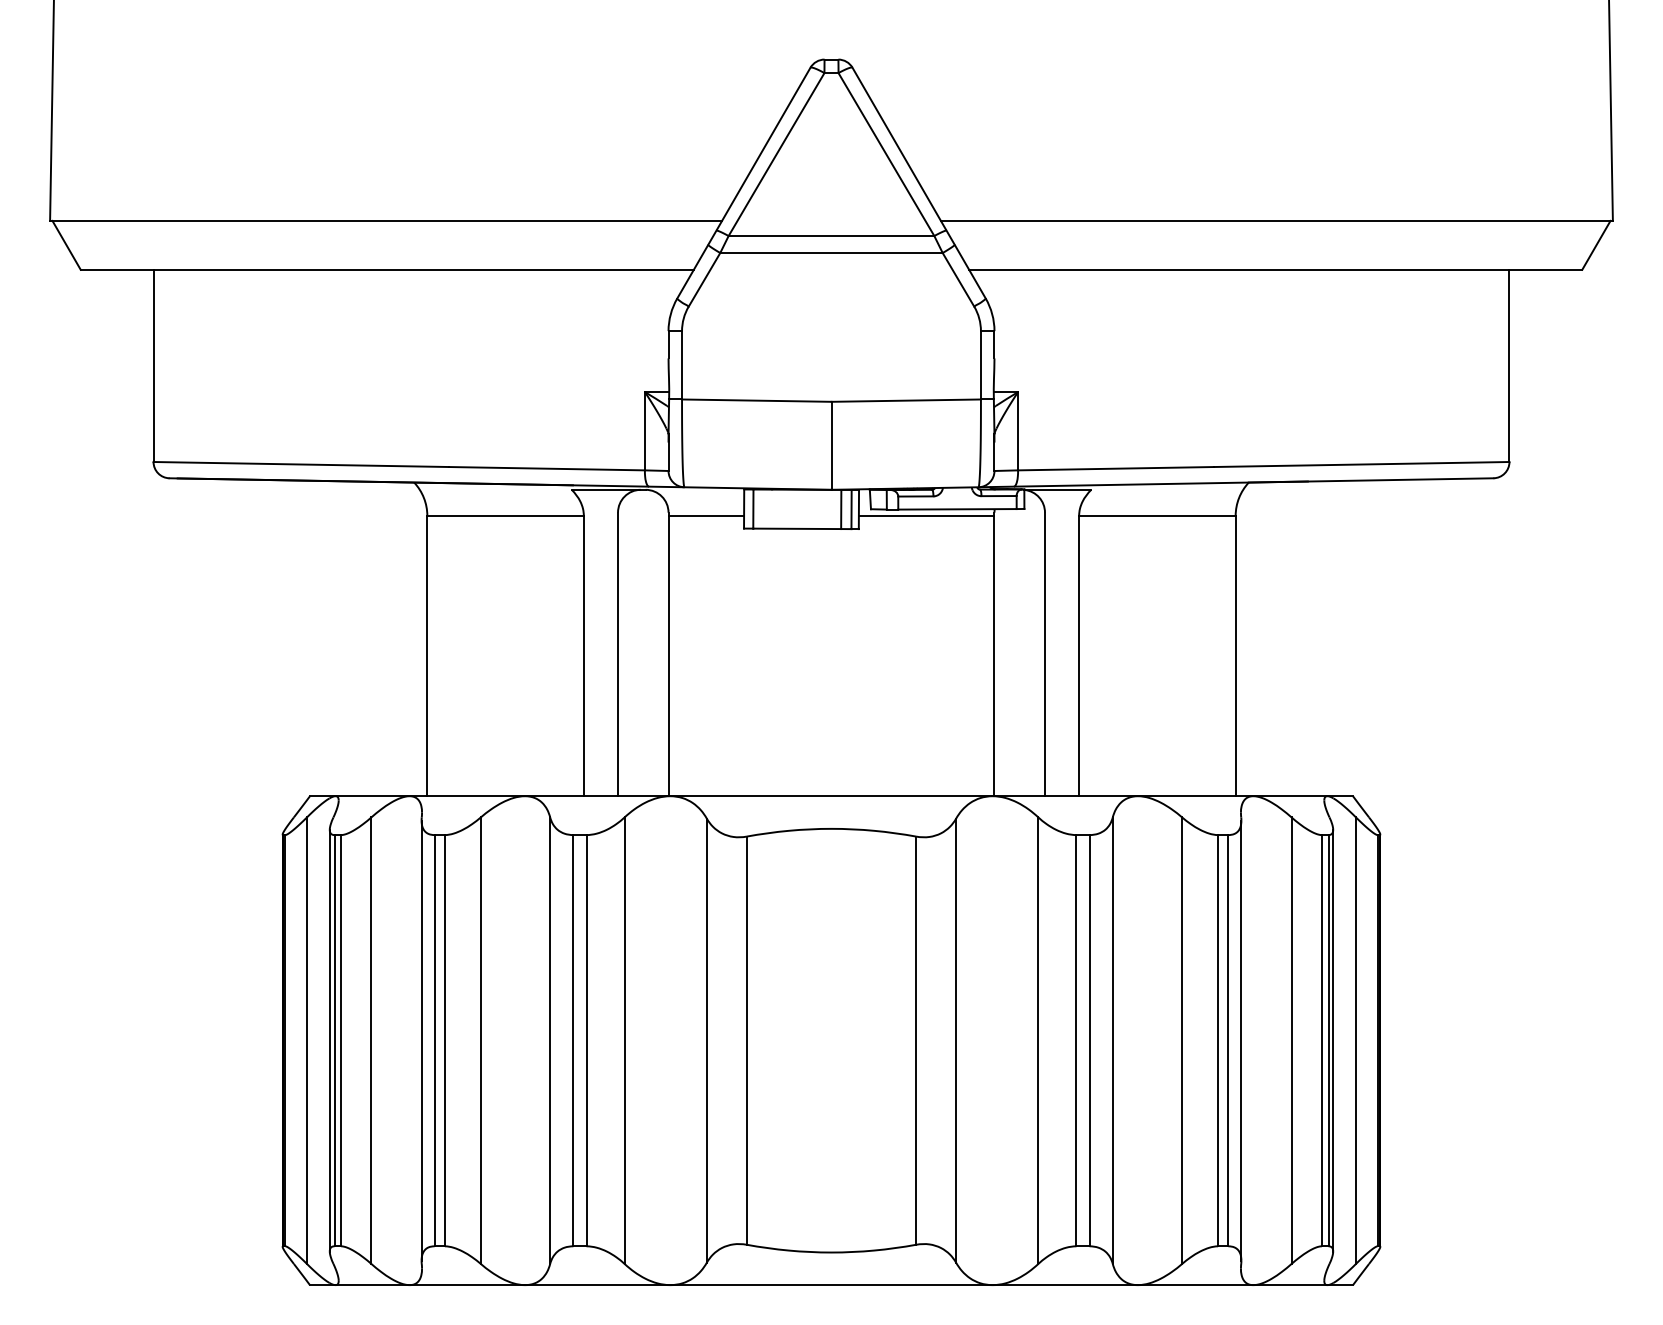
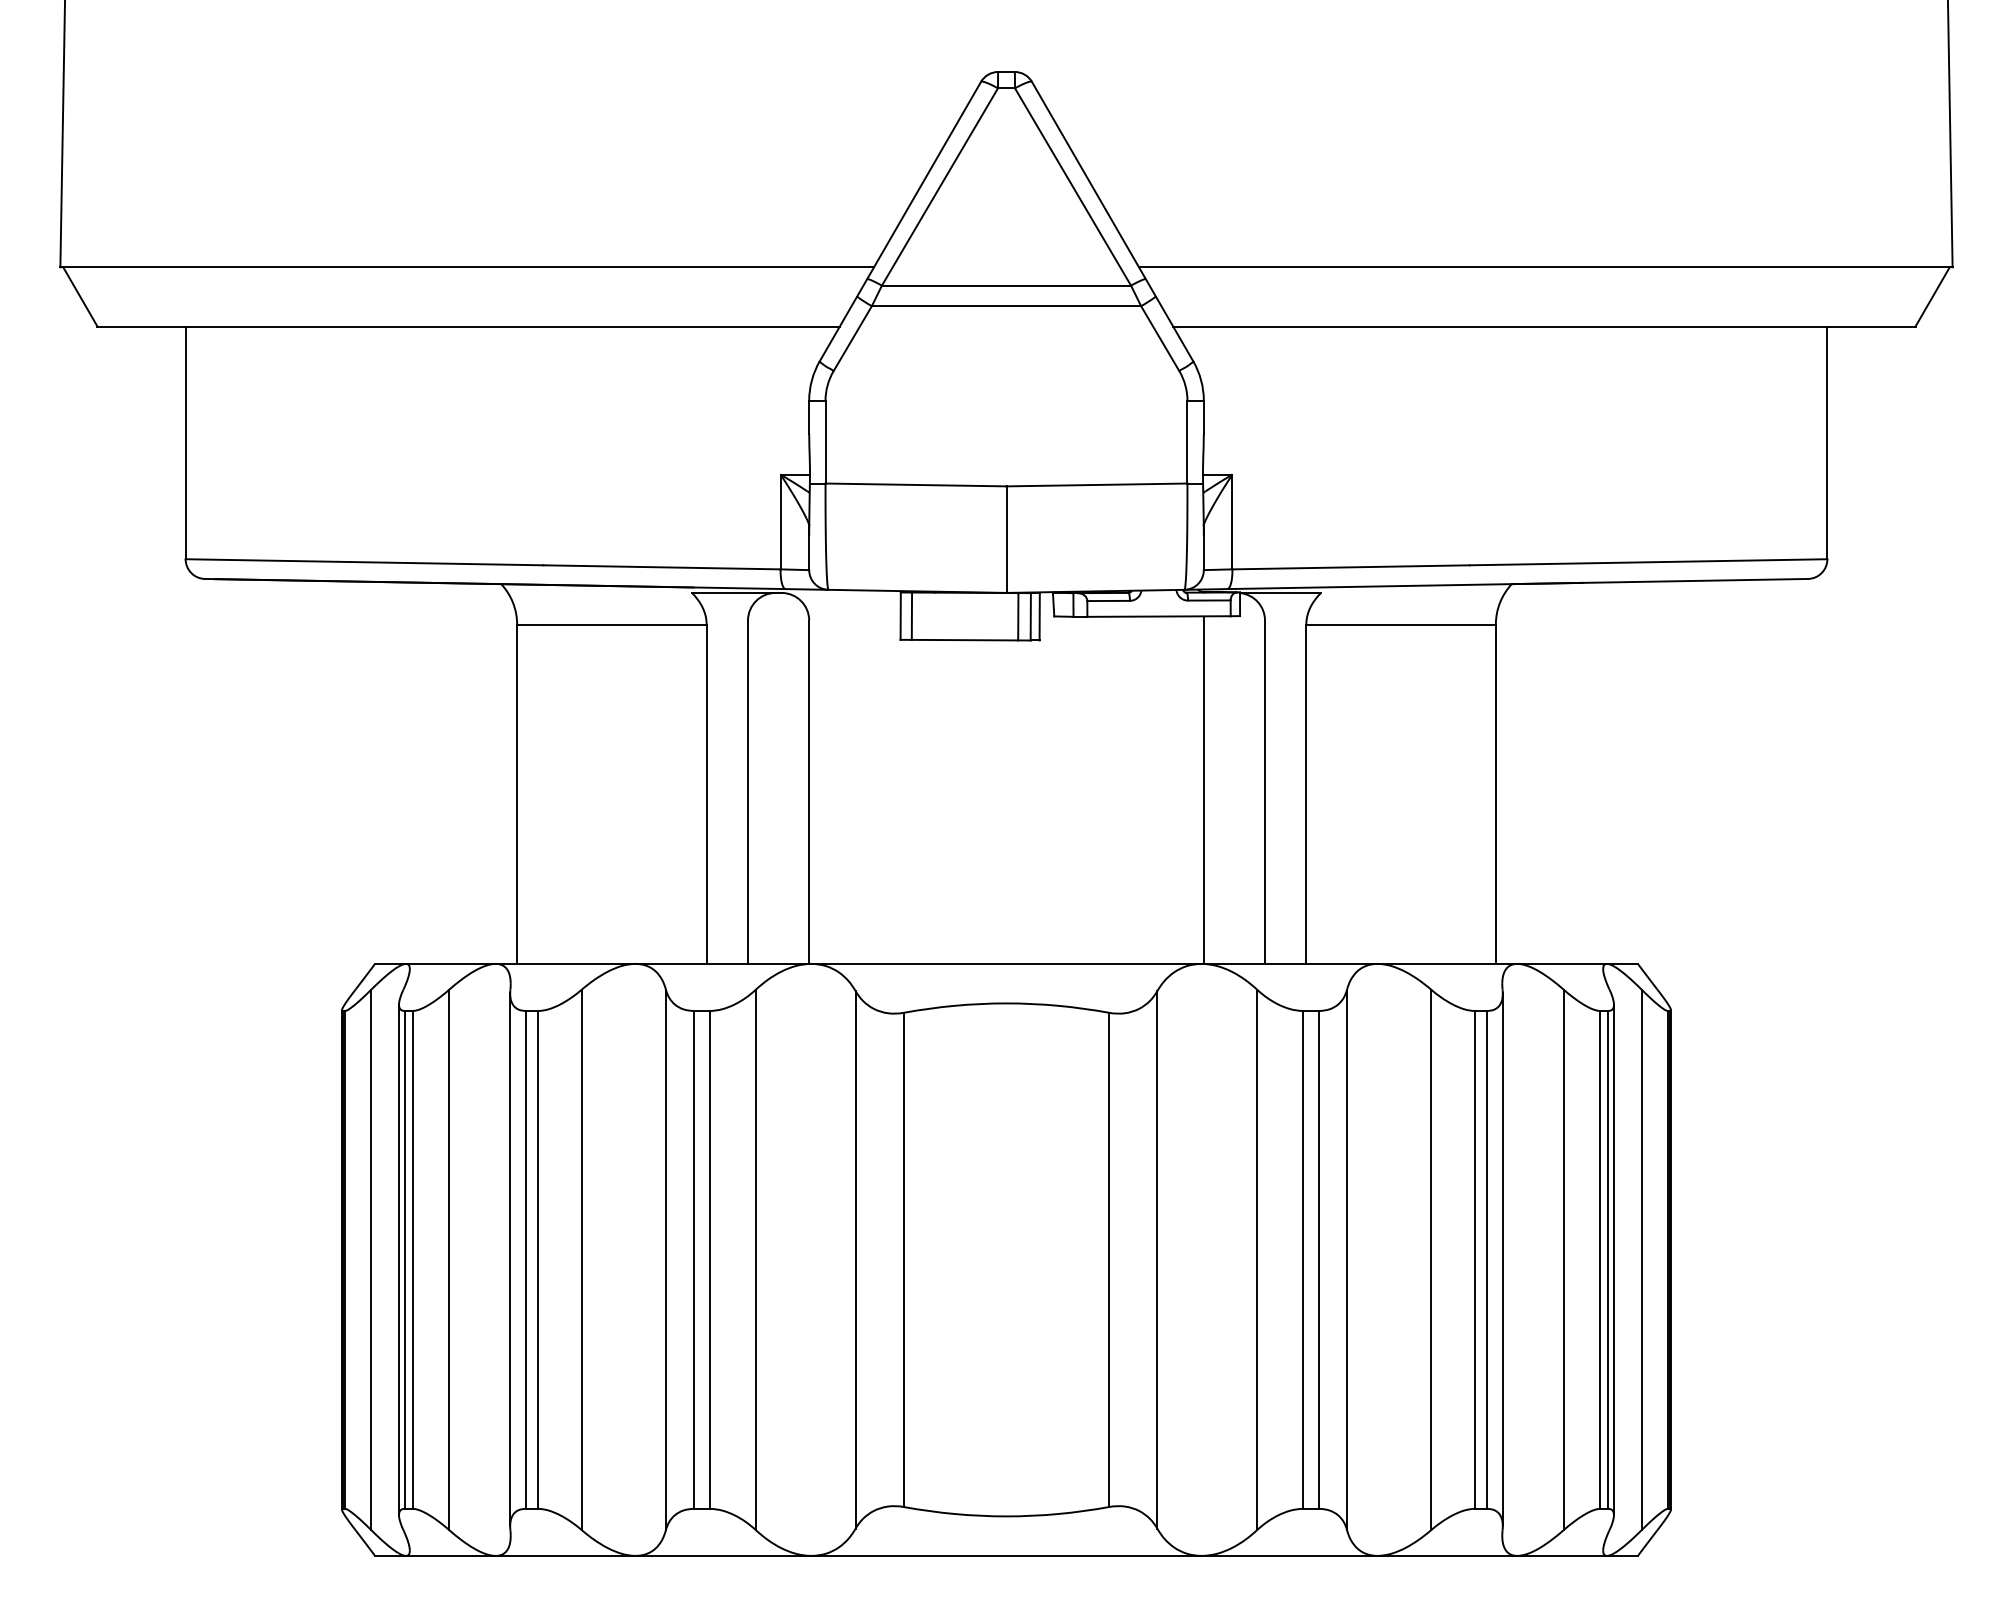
line: (705, 515) -> (854, 624), removed
line: (926, 515) -> (1121, 624), removed

